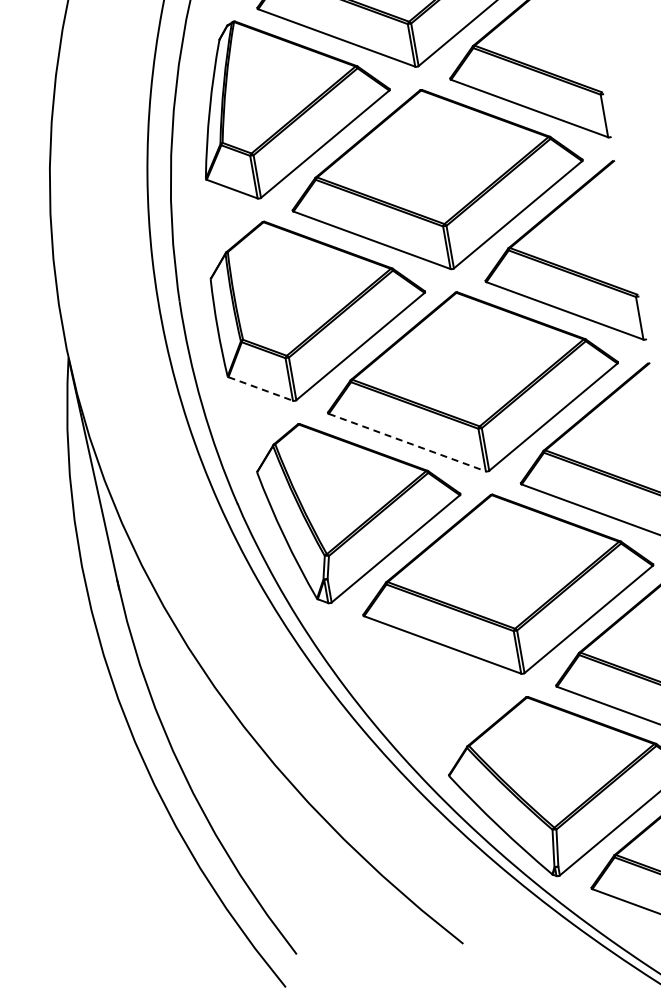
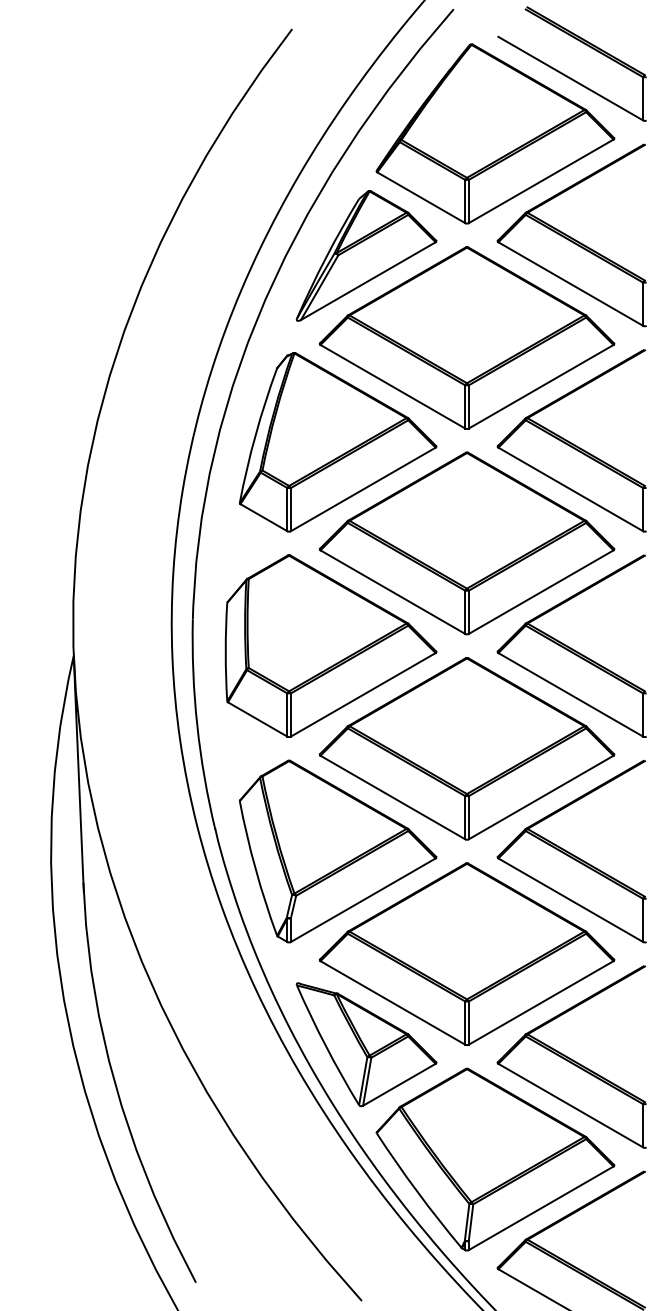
line: (261, 388) -> (258, 719), dashed -> solid
line: (406, 442) -> (392, 797), dashed -> solid
part: (423, 690) -> (366, 1044), added

